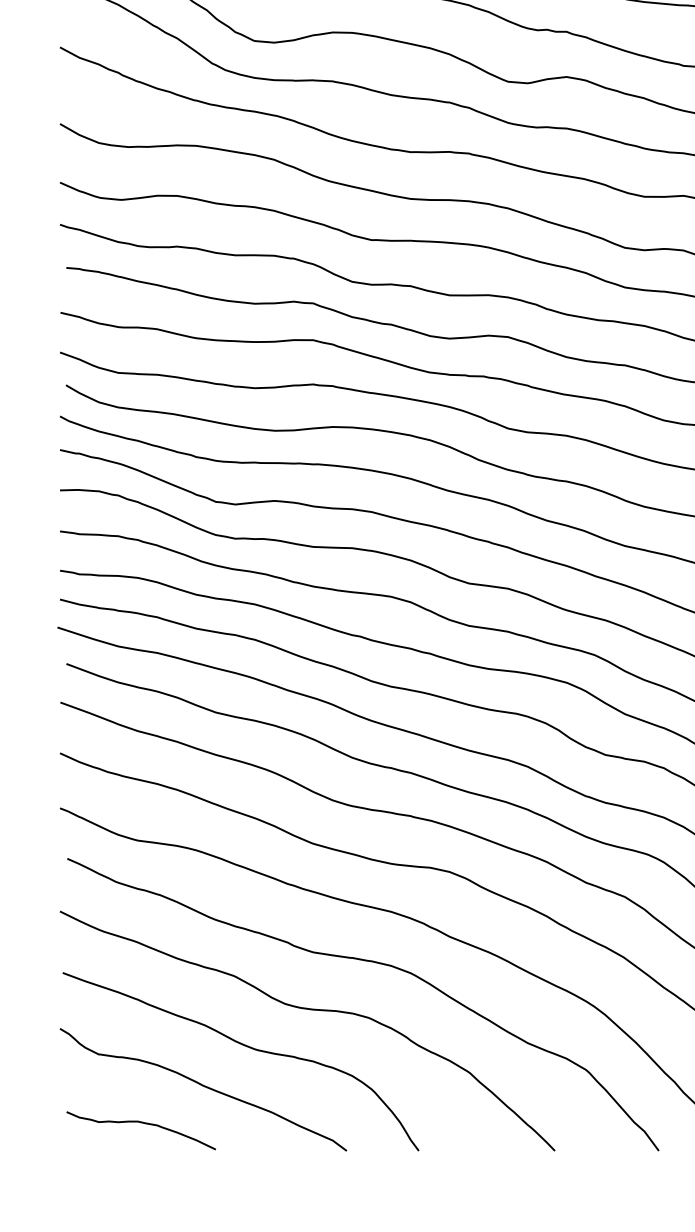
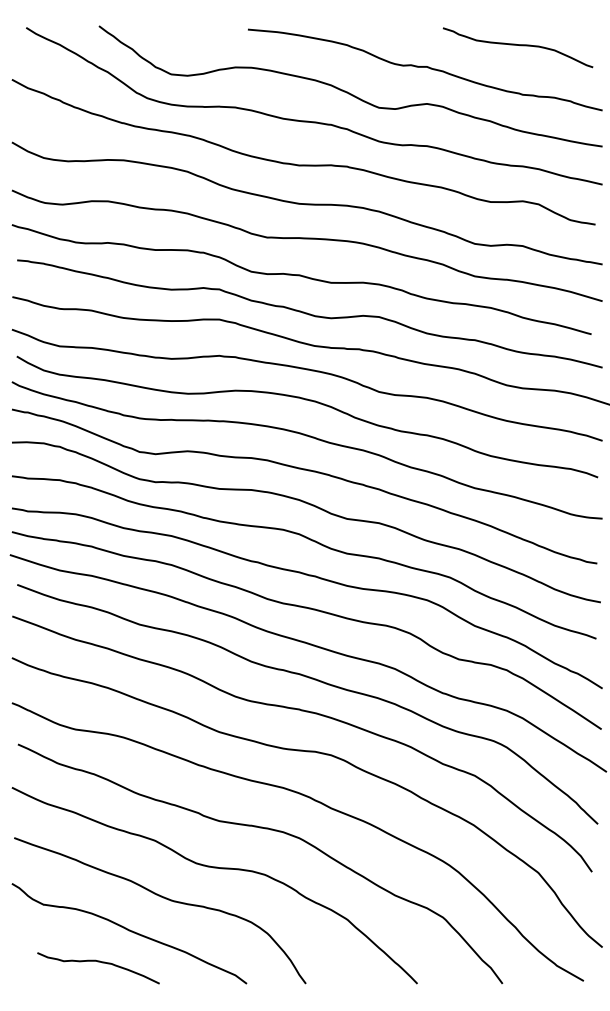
curve: (141, 1123) -> (98, 962), moved

